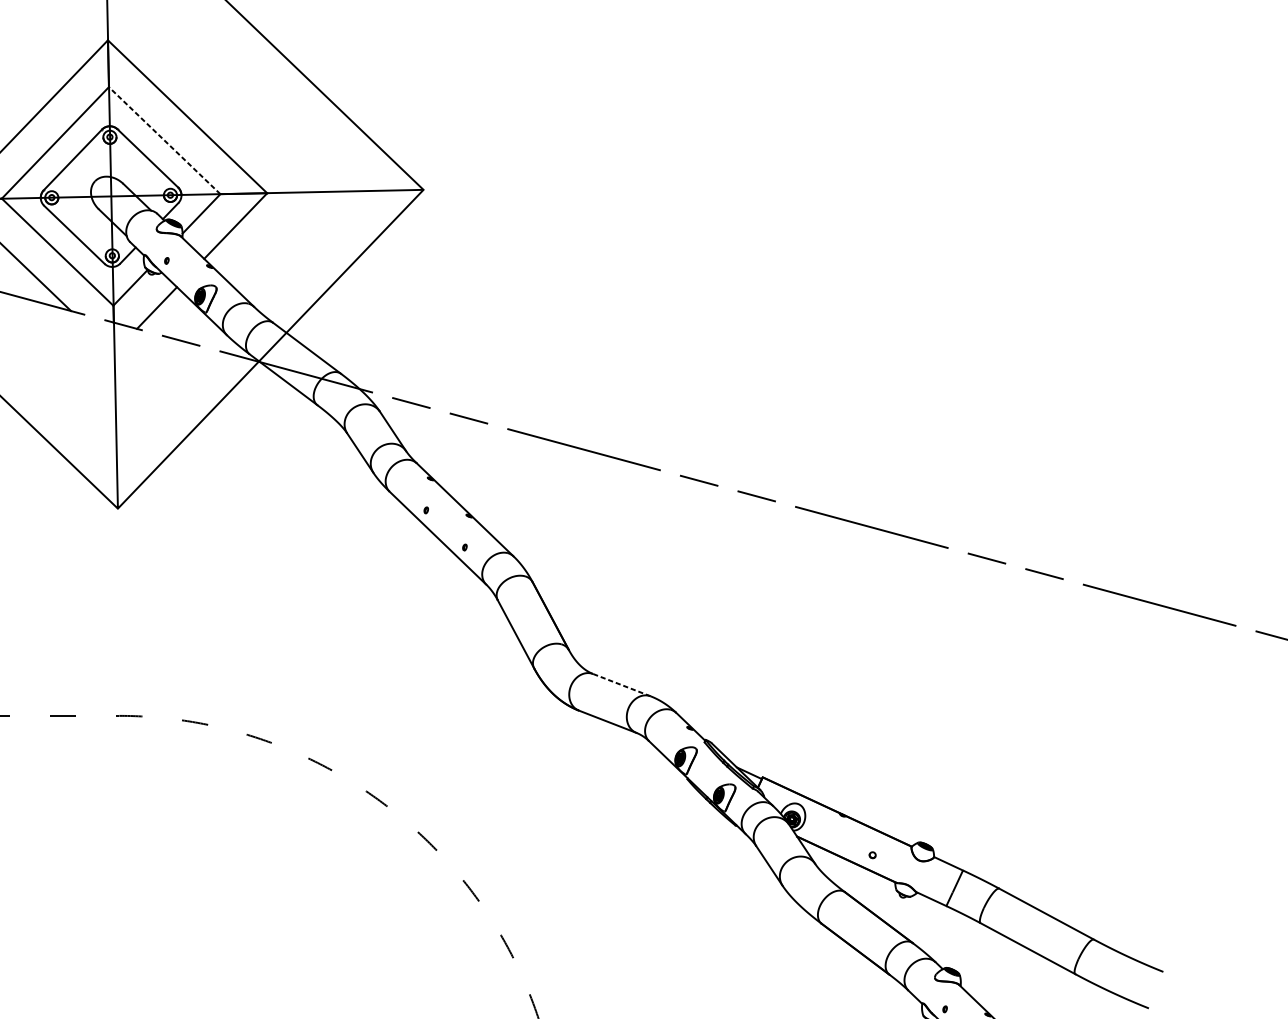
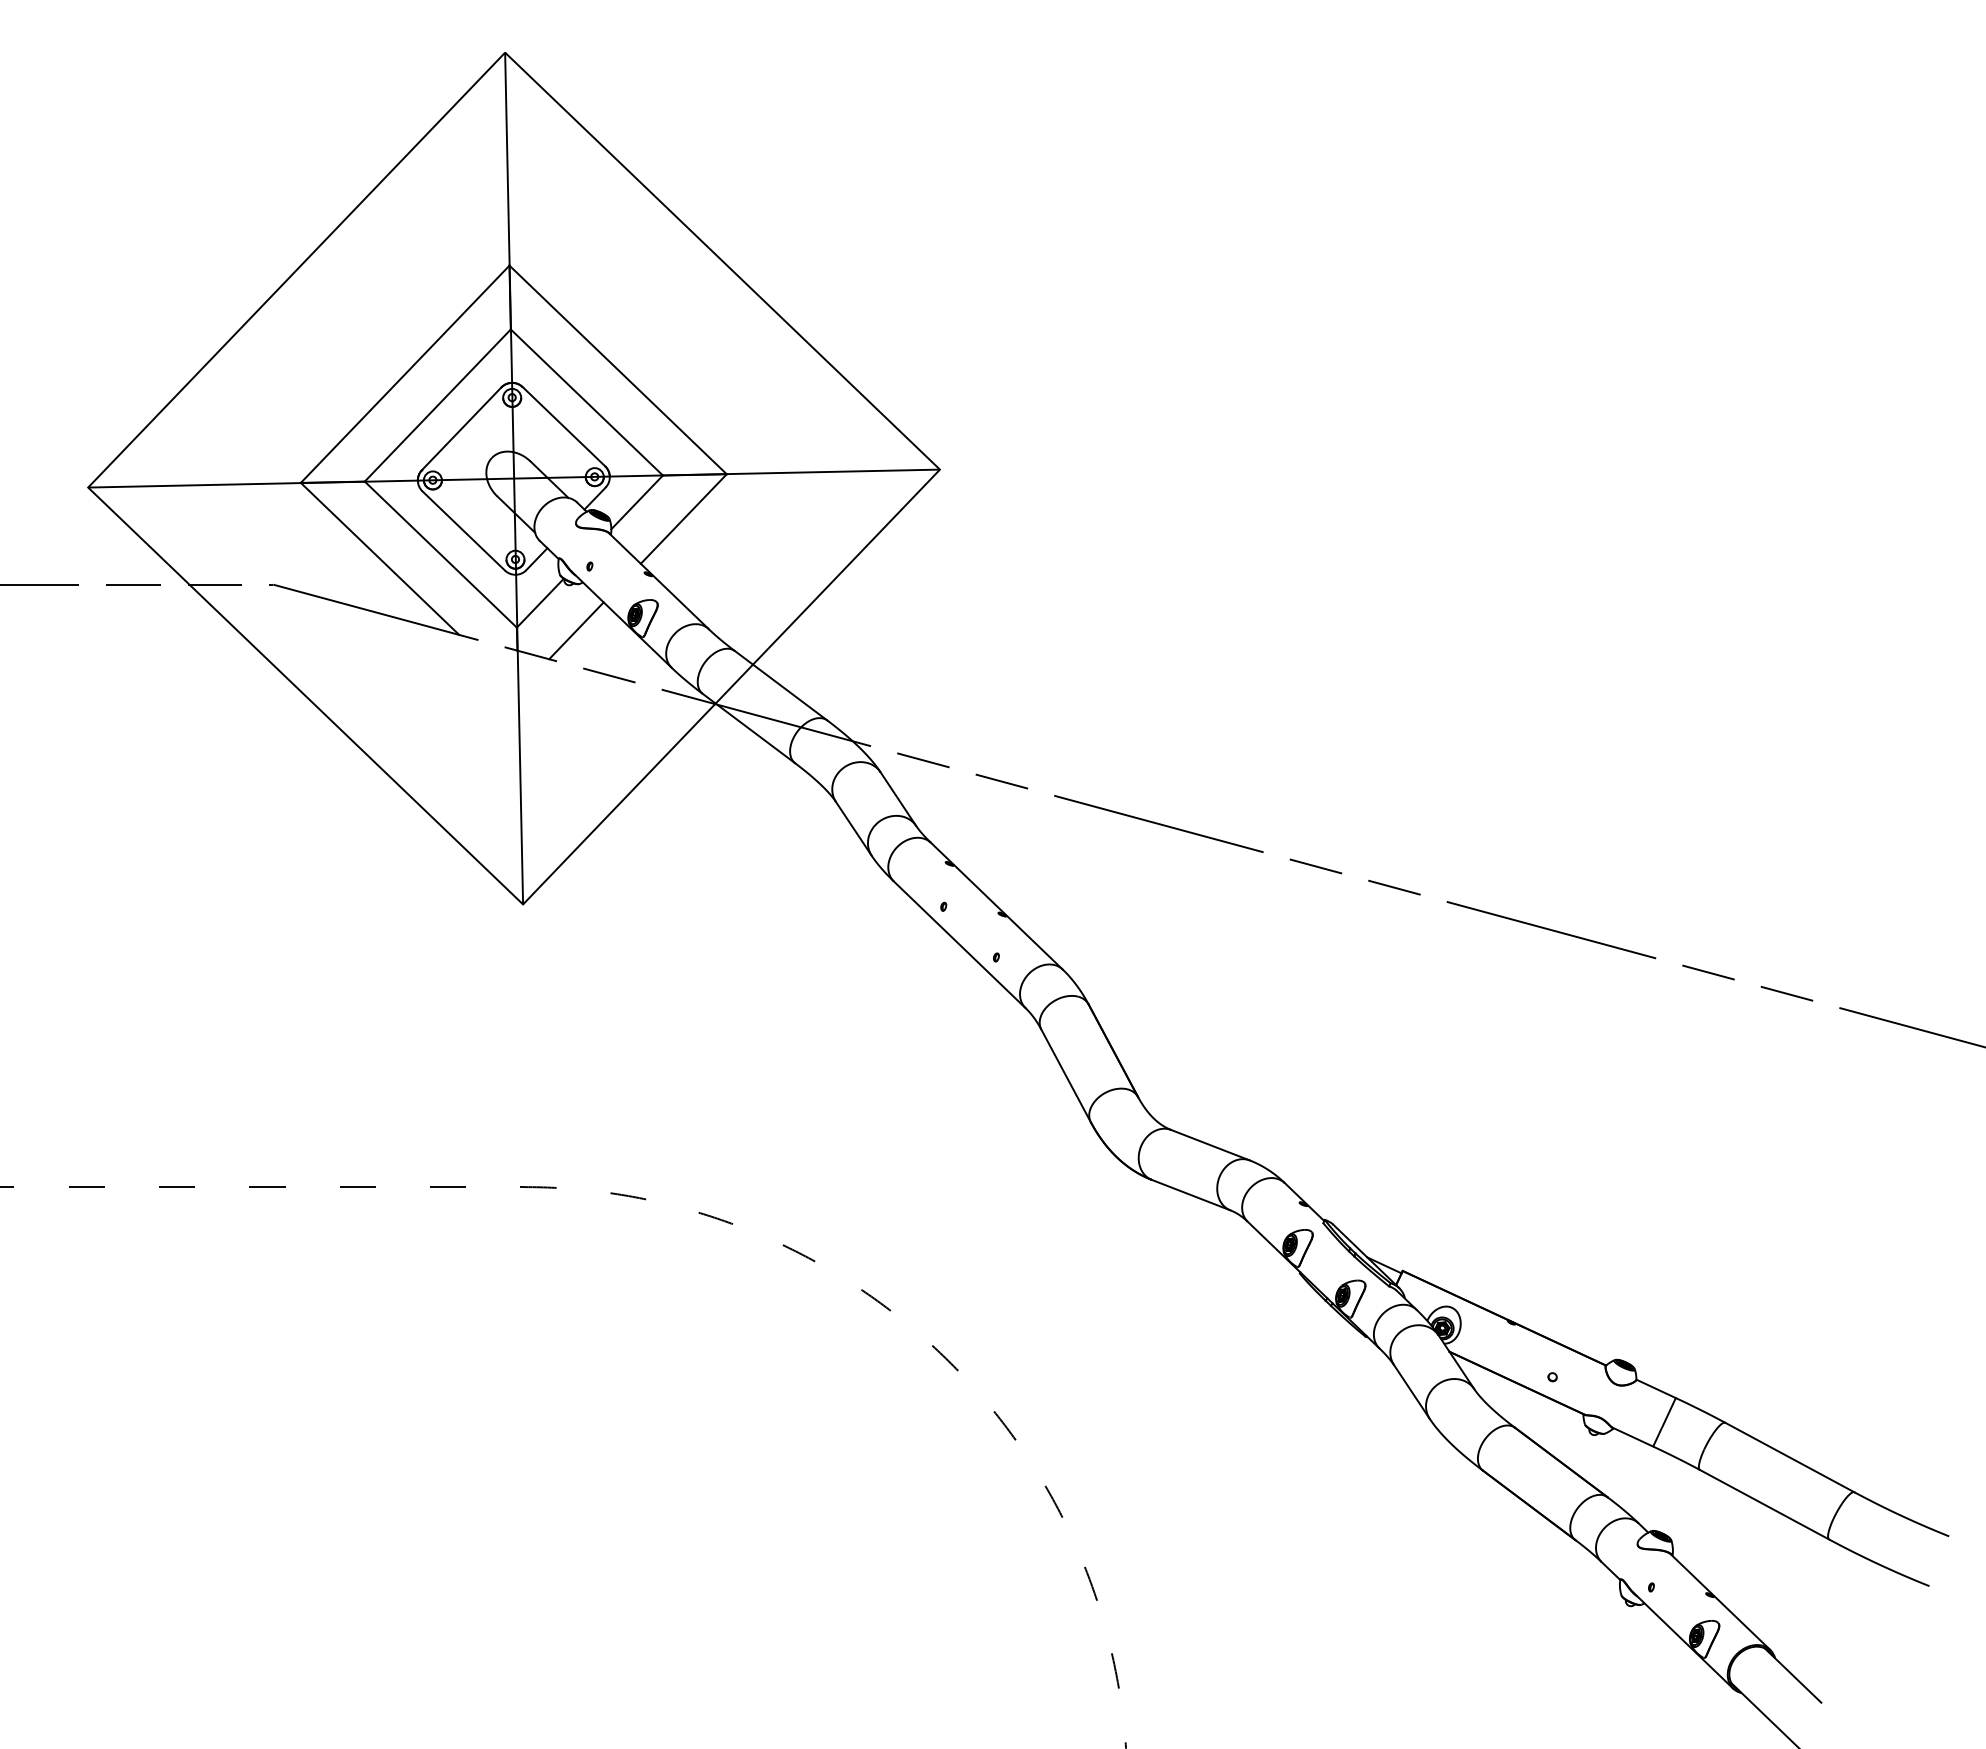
line: (164, 140) -> (586, 402), dashed -> solid
line: (621, 685) -> (1210, 1145), dashed -> solid

